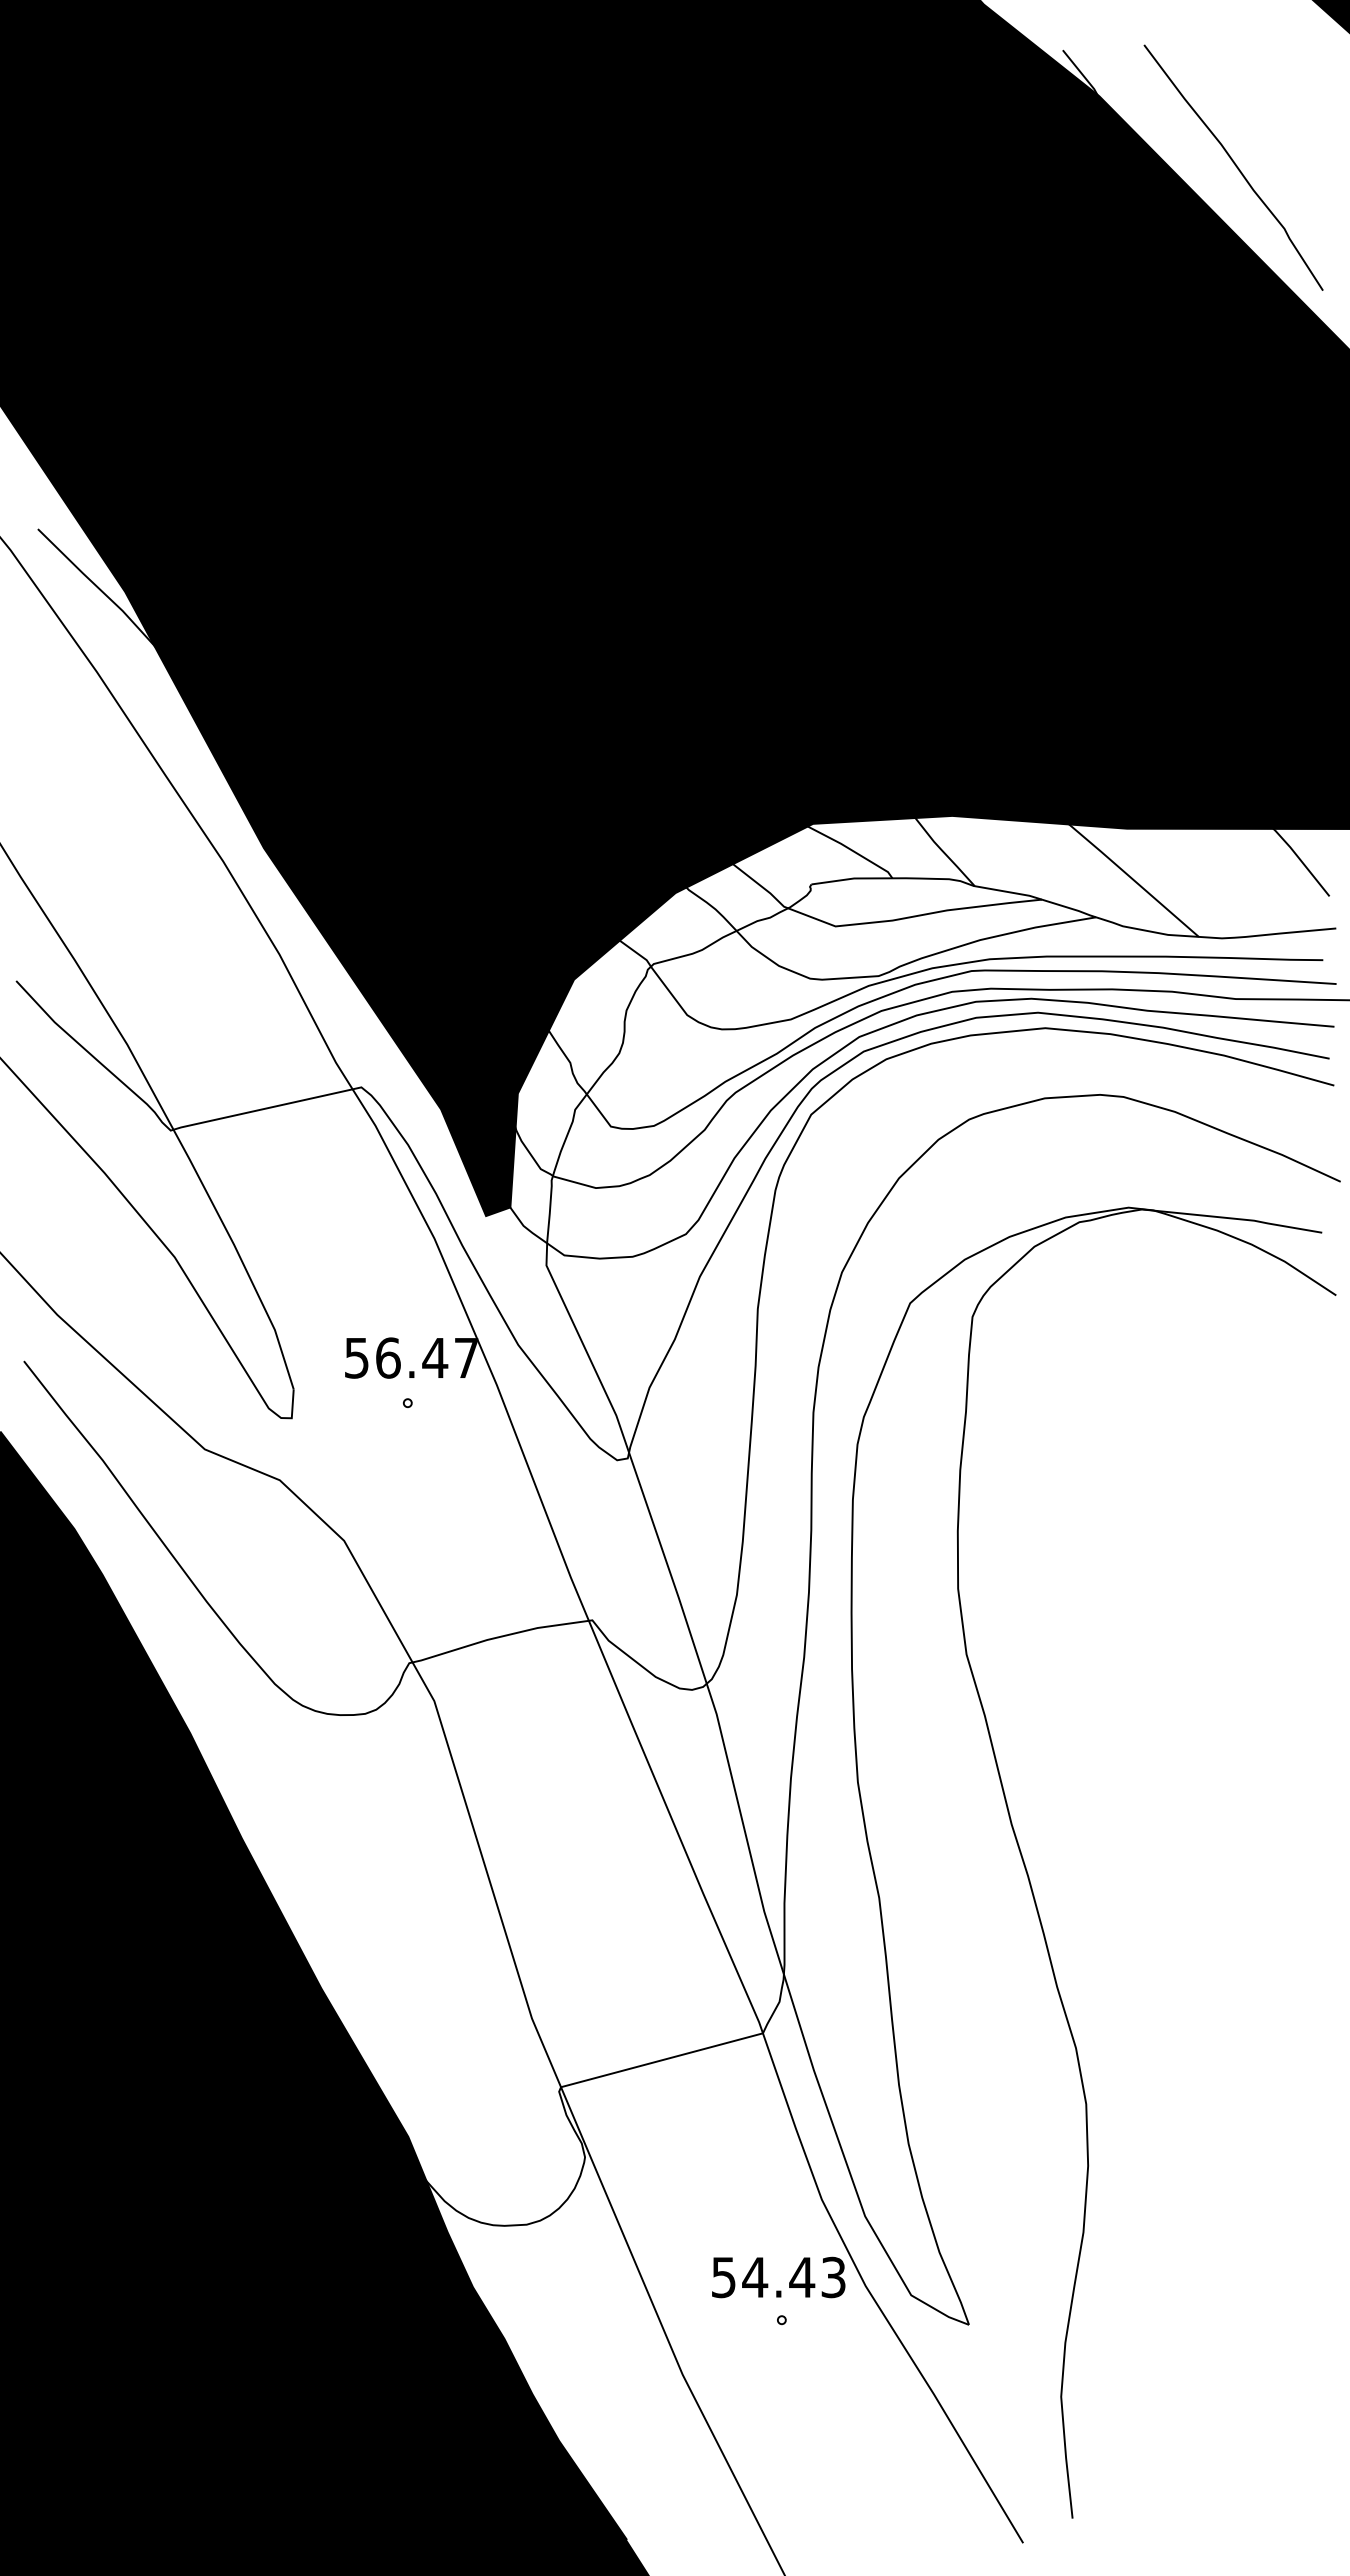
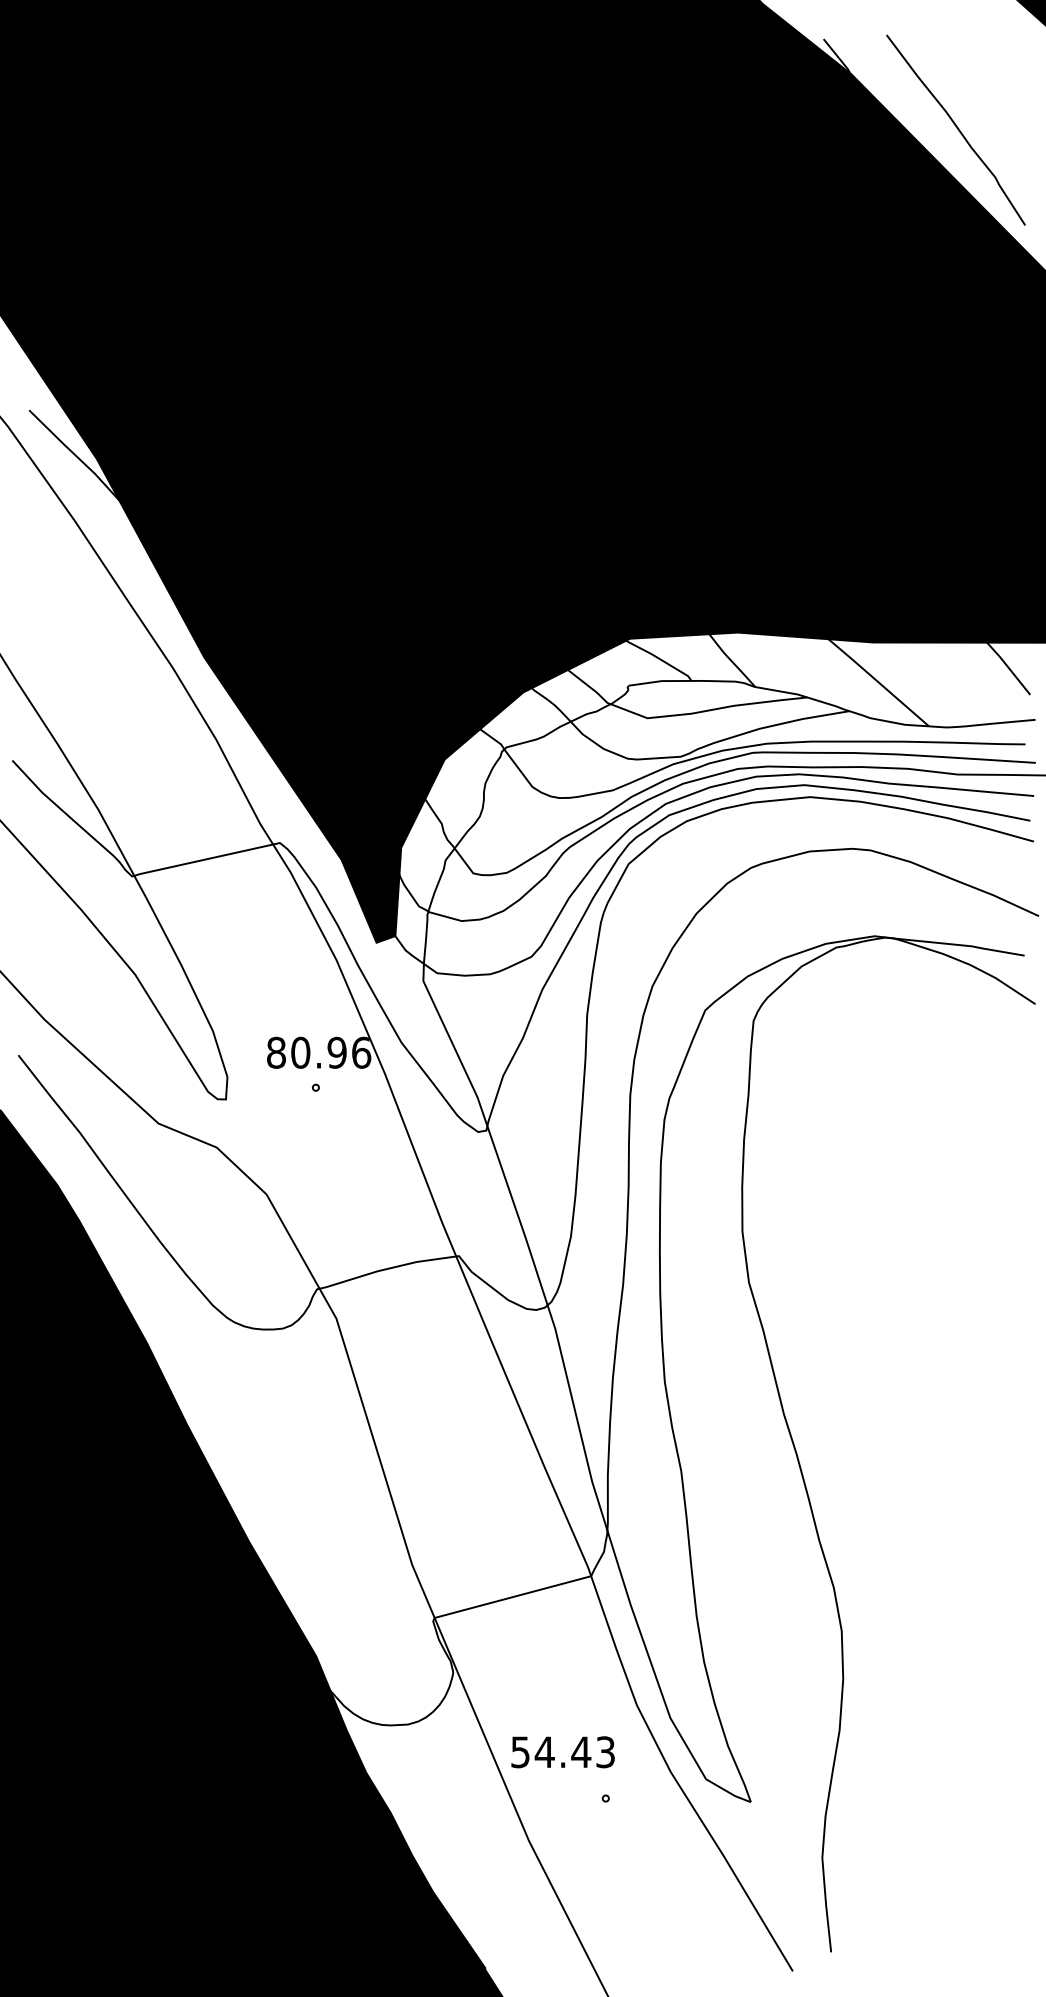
text: (411, 1357) -> (318, 1052), 56.47 -> 80.96
text: (778, 2277) -> (562, 1752), moved

